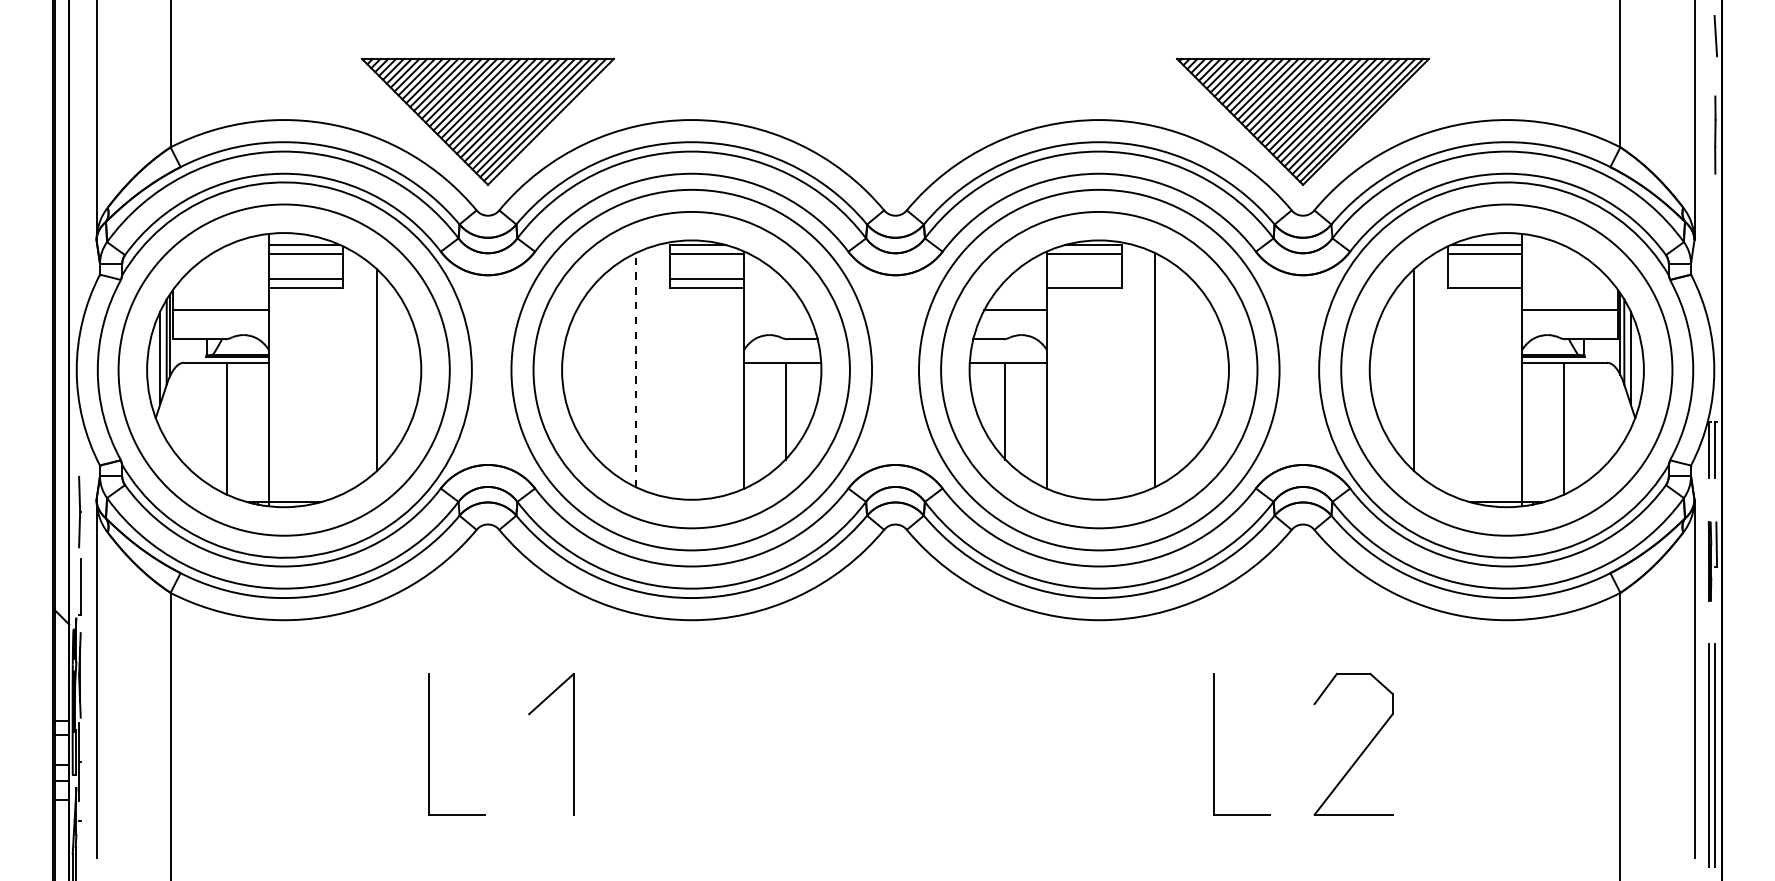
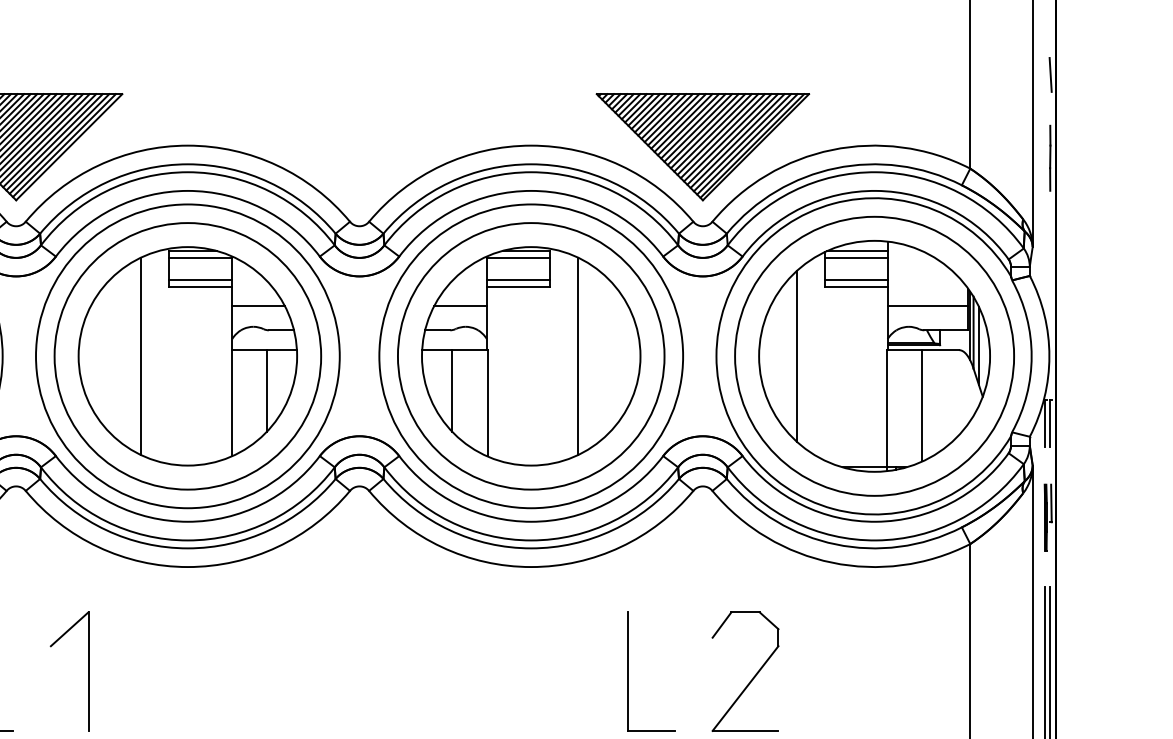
line: (1083, 279) -> (517, 279), added
line: (1484, 279) -> (855, 279), added
line: (775, 310) -> (258, 306), added
line: (636, 369) -> (141, 355), dashed -> solid

